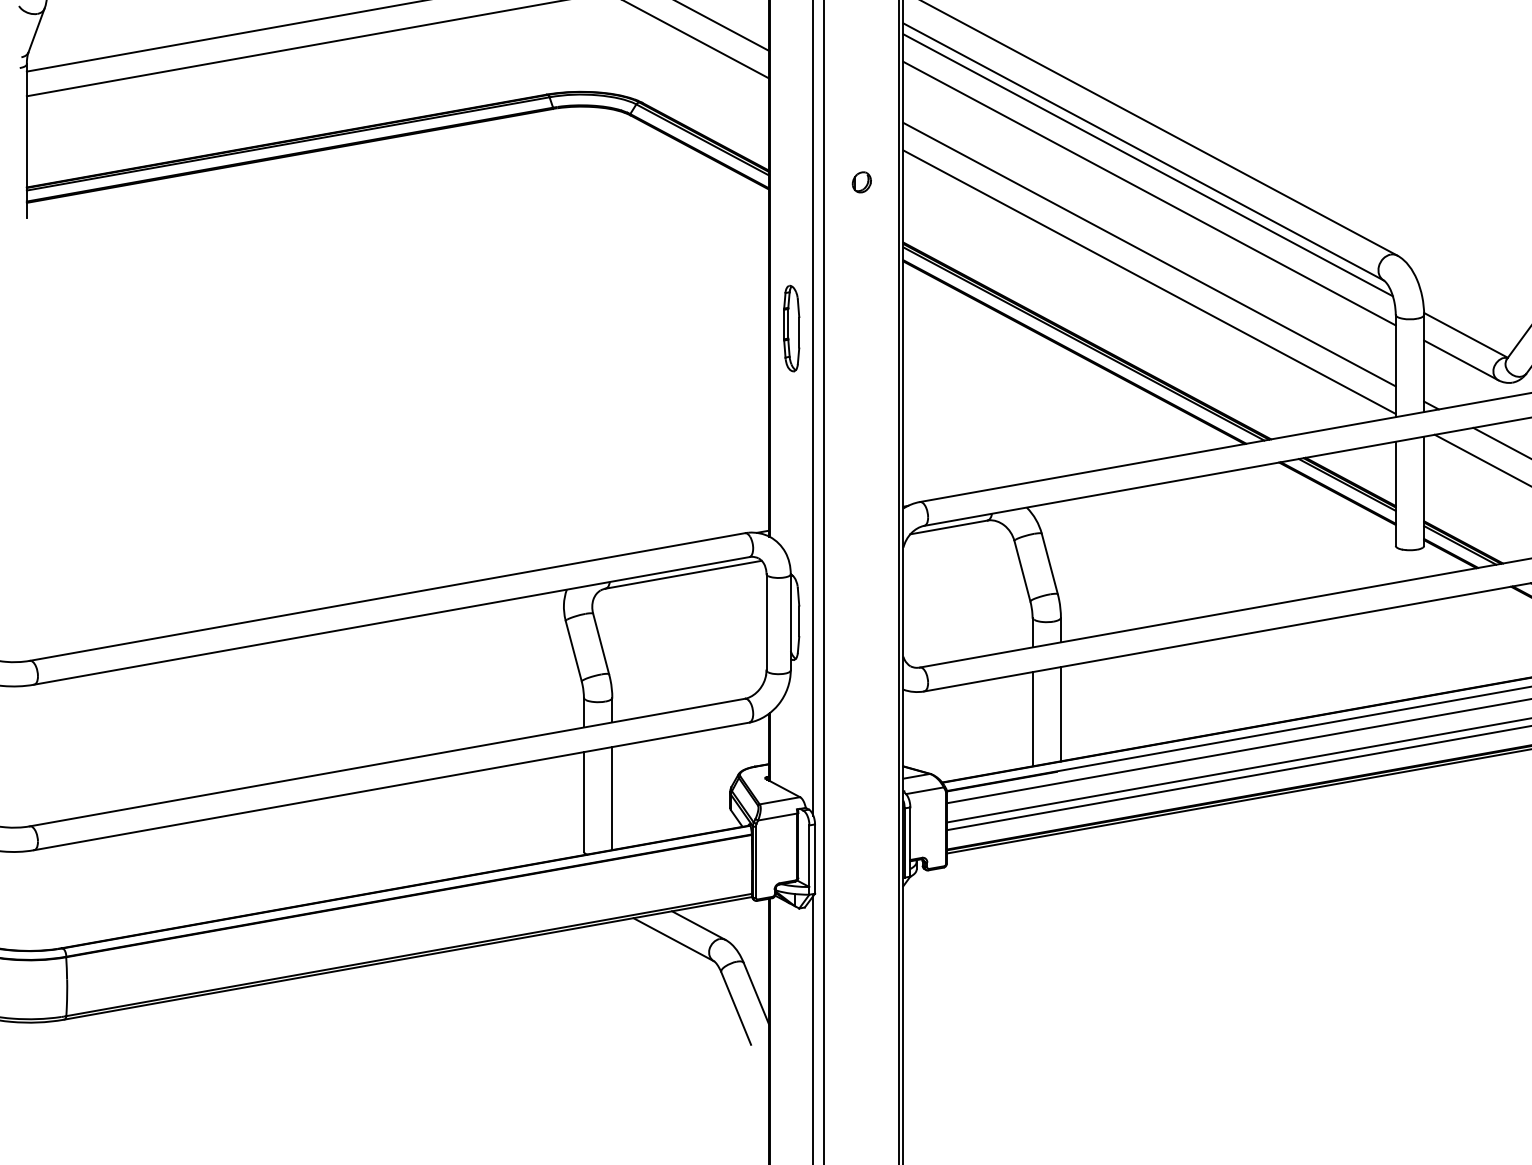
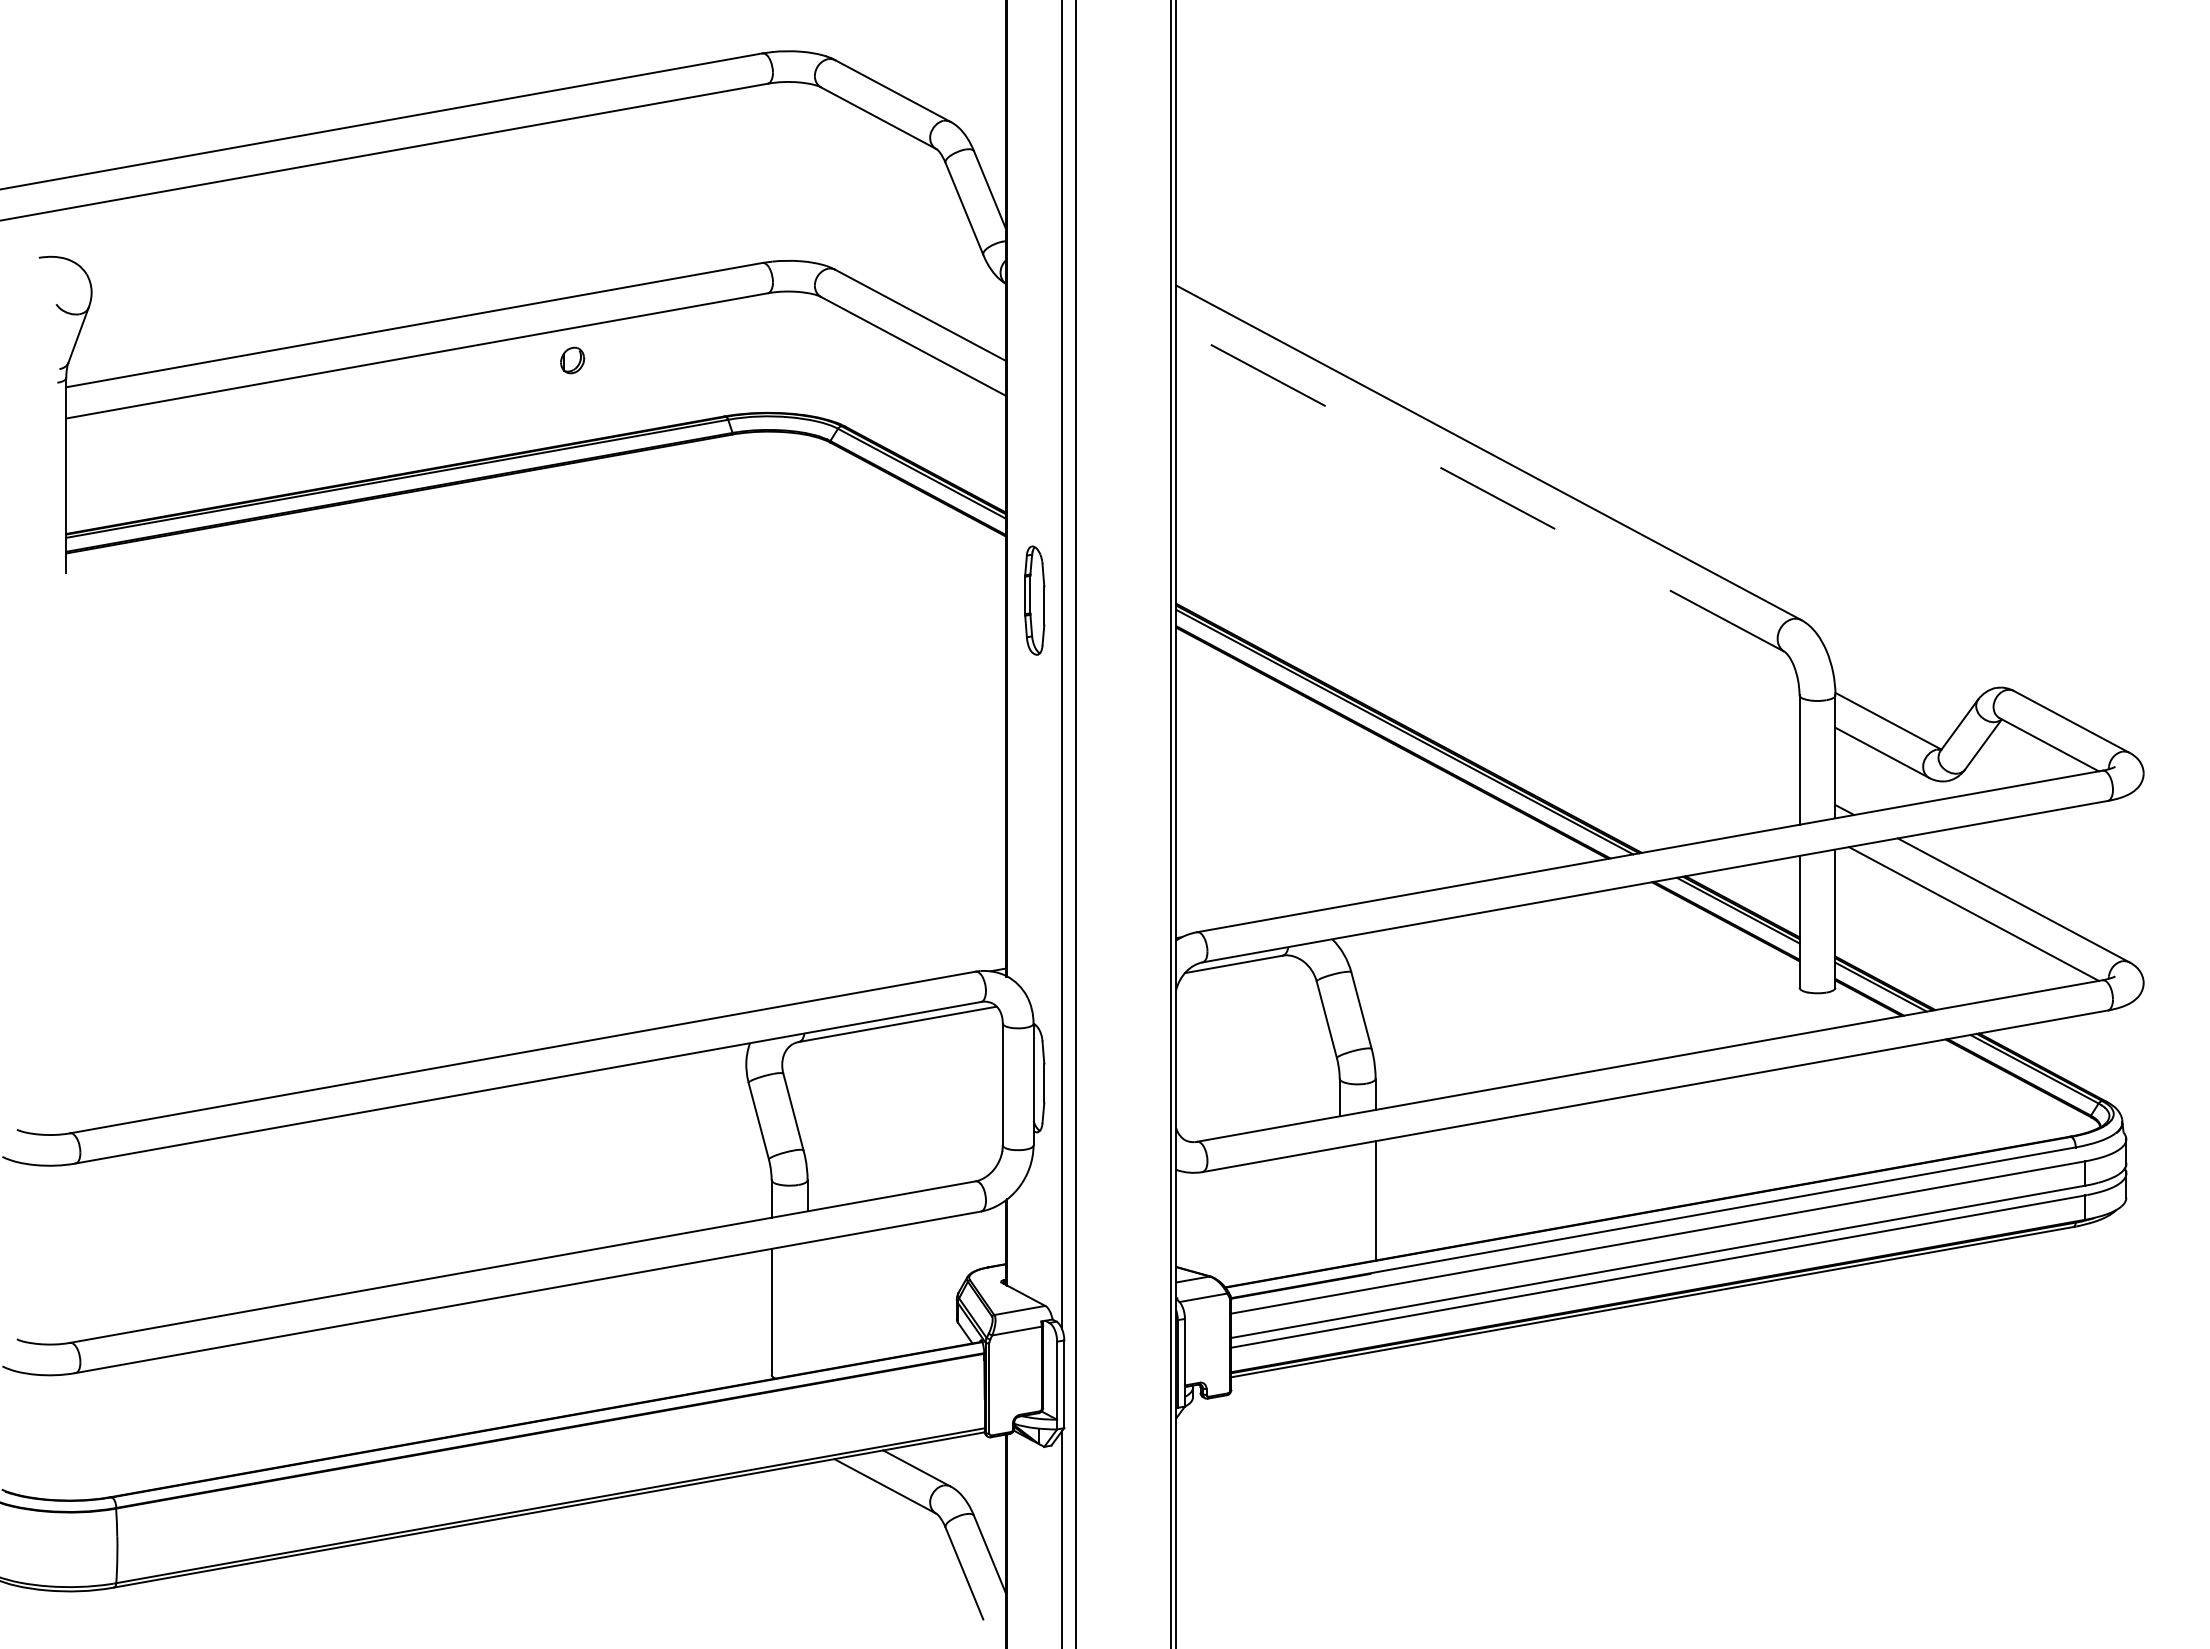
line: (1143, 151) -> (1480, 488), solid -> dashed
line: (1148, 164) -> (1486, 505), removed
part: (861, 182) -> (572, 360), moved
line: (1149, 193) -> (1487, 541), removed
line: (1149, 254) -> (1487, 618), removed
line: (1149, 281) -> (1487, 653), removed
part: (791, 328) -> (1034, 600), moved
line: (1032, 718) -> (1339, 1206), removed
line: (612, 798) -> (807, 1307), removed

